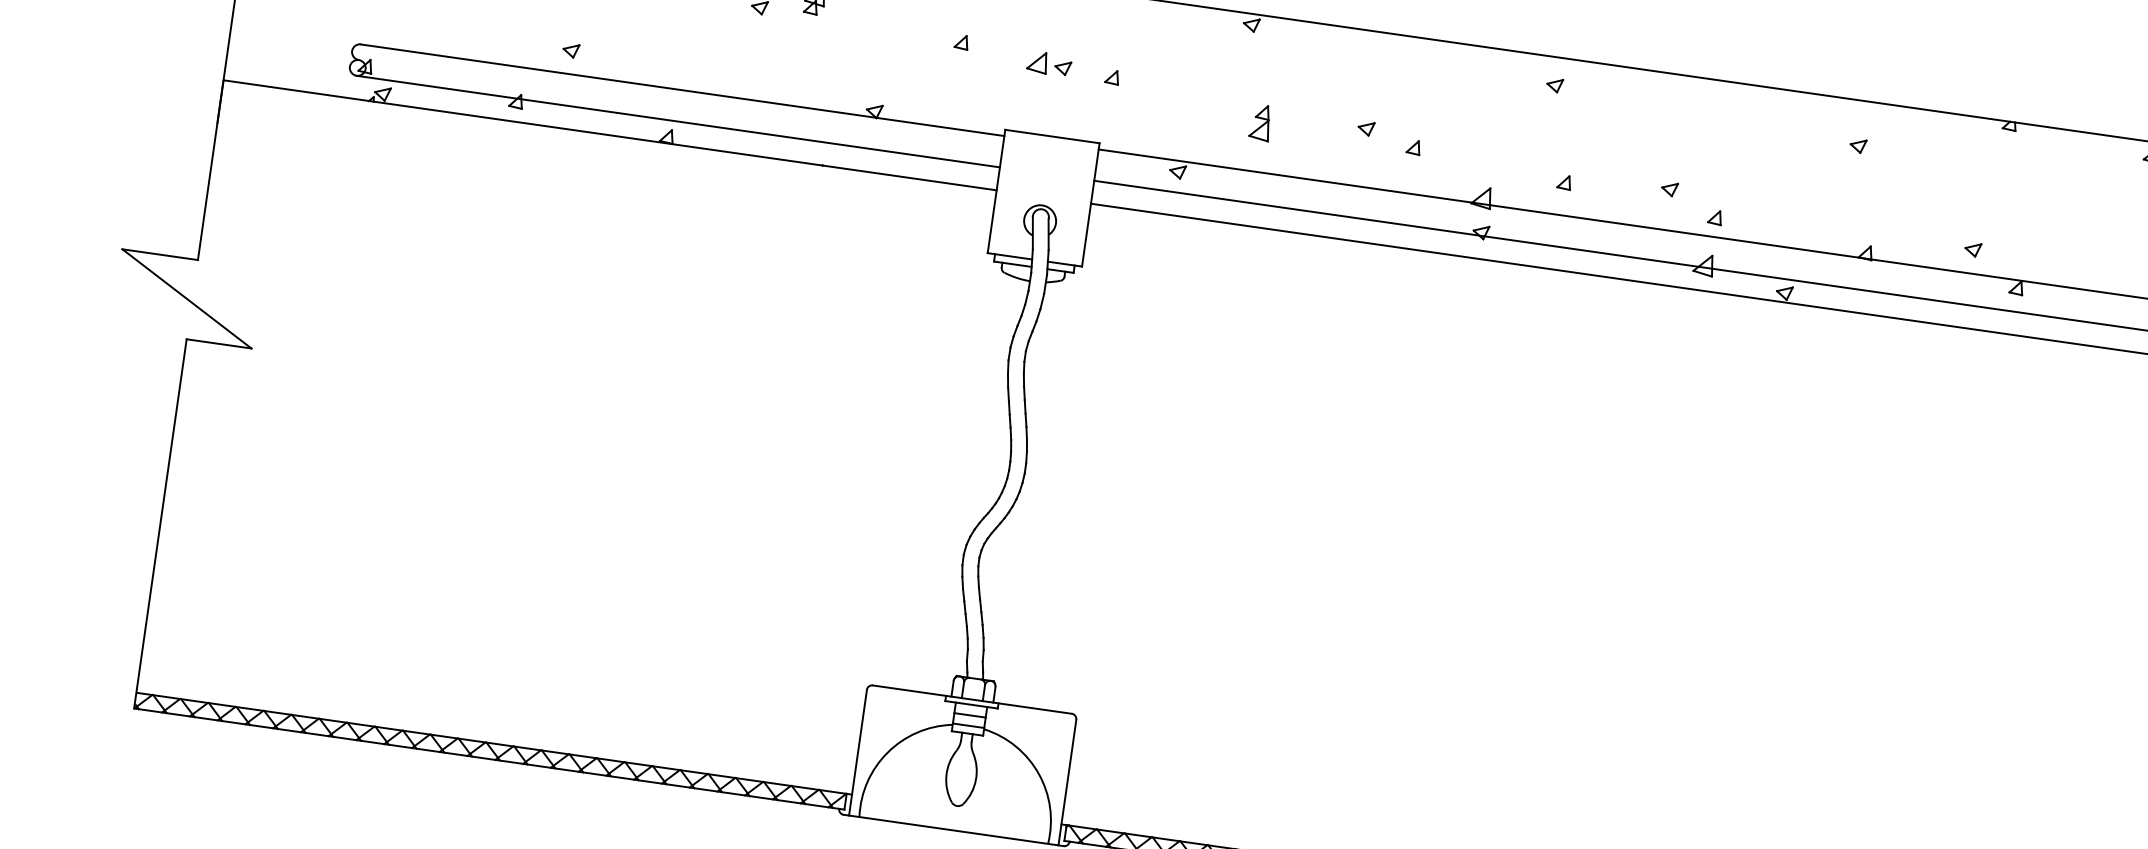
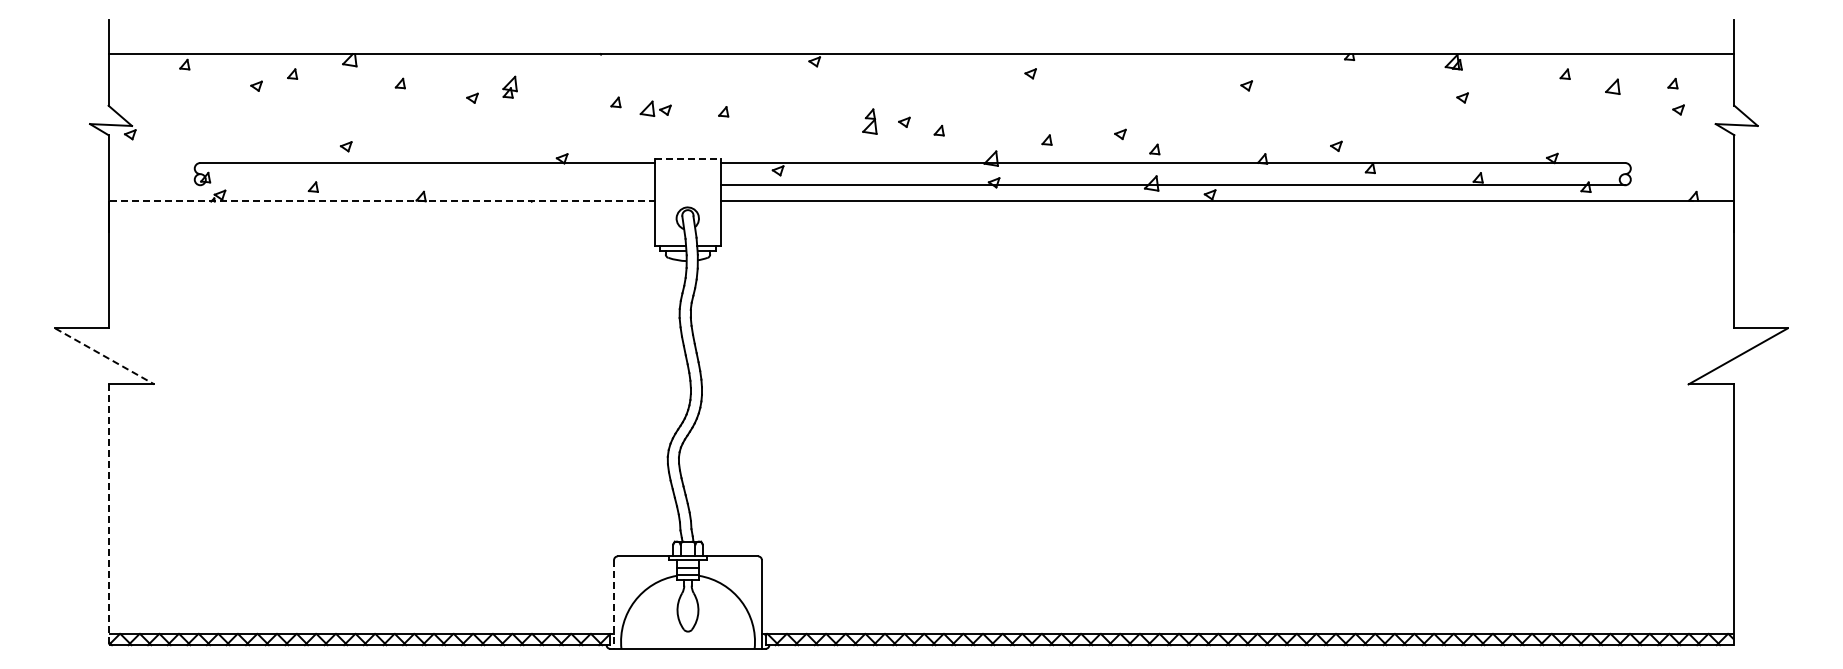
part: (1049, 63) -> (655, 108), moved
line: (678, 121) -> (427, 185), removed
part: (1260, 122) -> (869, 121), moved
line: (611, 135) -> (382, 201), solid -> dashed
line: (1053, 136) -> (688, 158), solid -> dashed
line: (186, 298) -> (104, 356), solid -> dashed
line: (160, 524) -> (108, 515), solid -> dashed
line: (858, 752) -> (614, 604), solid -> dashed

